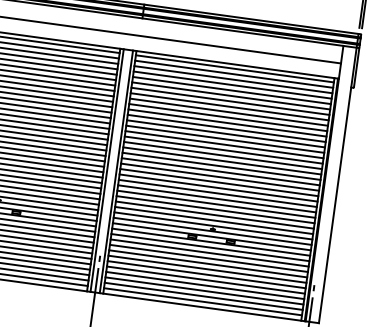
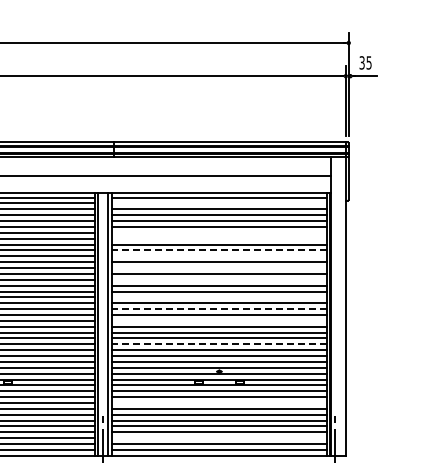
line: (234, 74) -> (219, 203), removed
line: (230, 101) -> (219, 232), removed
line: (229, 106) -> (219, 238), removed
line: (227, 117) -> (218, 250), solid -> dashed
line: (227, 123) -> (219, 256), removed
line: (226, 134) -> (219, 268), removed
line: (224, 144) -> (219, 279), removed
line: (222, 161) -> (219, 297), removed
line: (219, 172) -> (218, 309), solid -> dashed
line: (219, 182) -> (219, 320), removed
line: (215, 204) -> (218, 344), solid -> dashed
line: (208, 258) -> (219, 403), removed
line: (204, 291) -> (219, 438), removed

